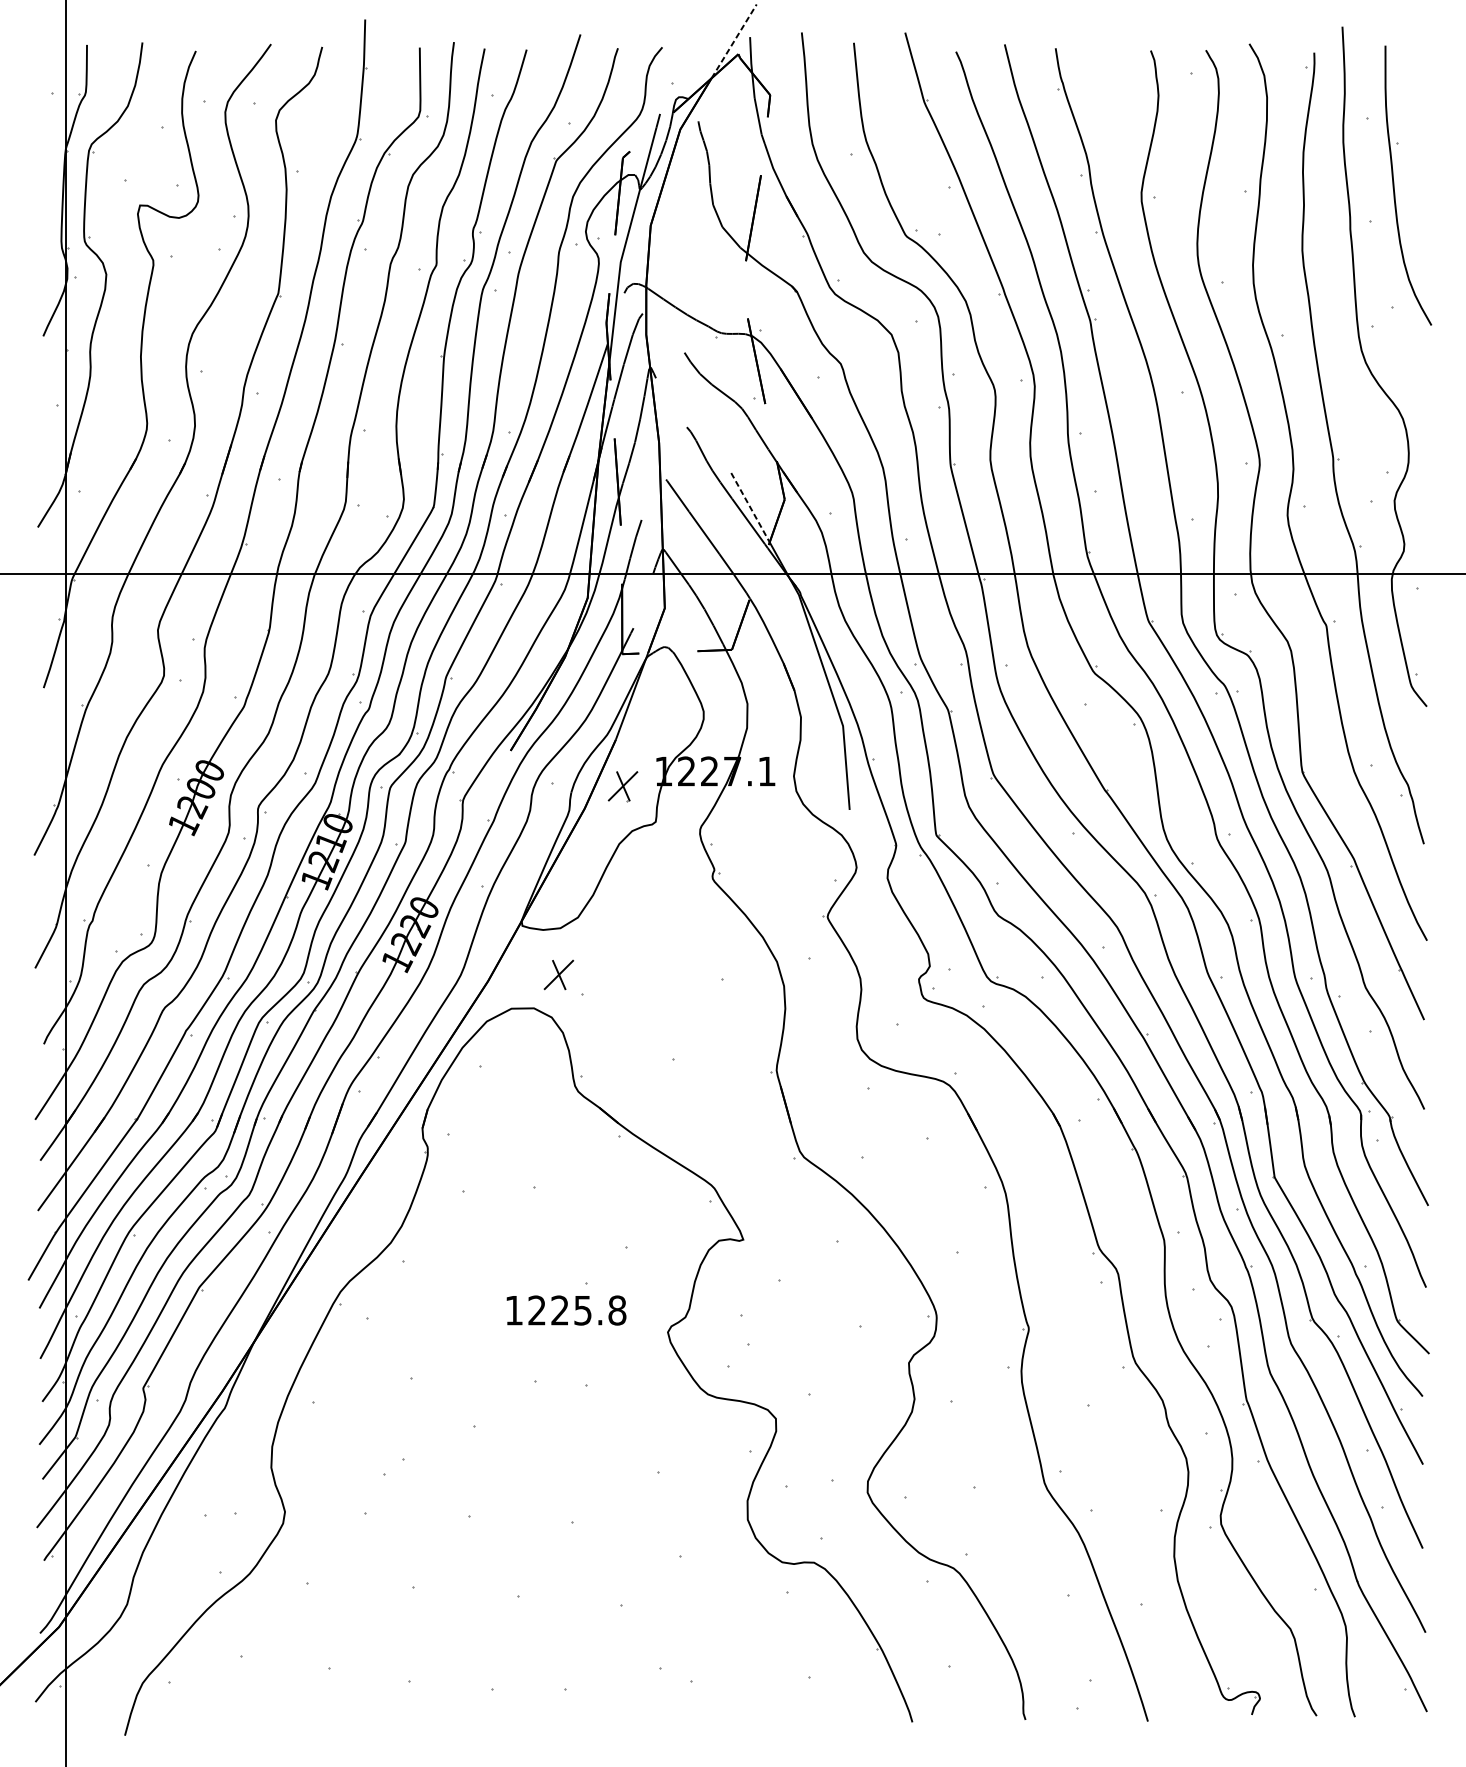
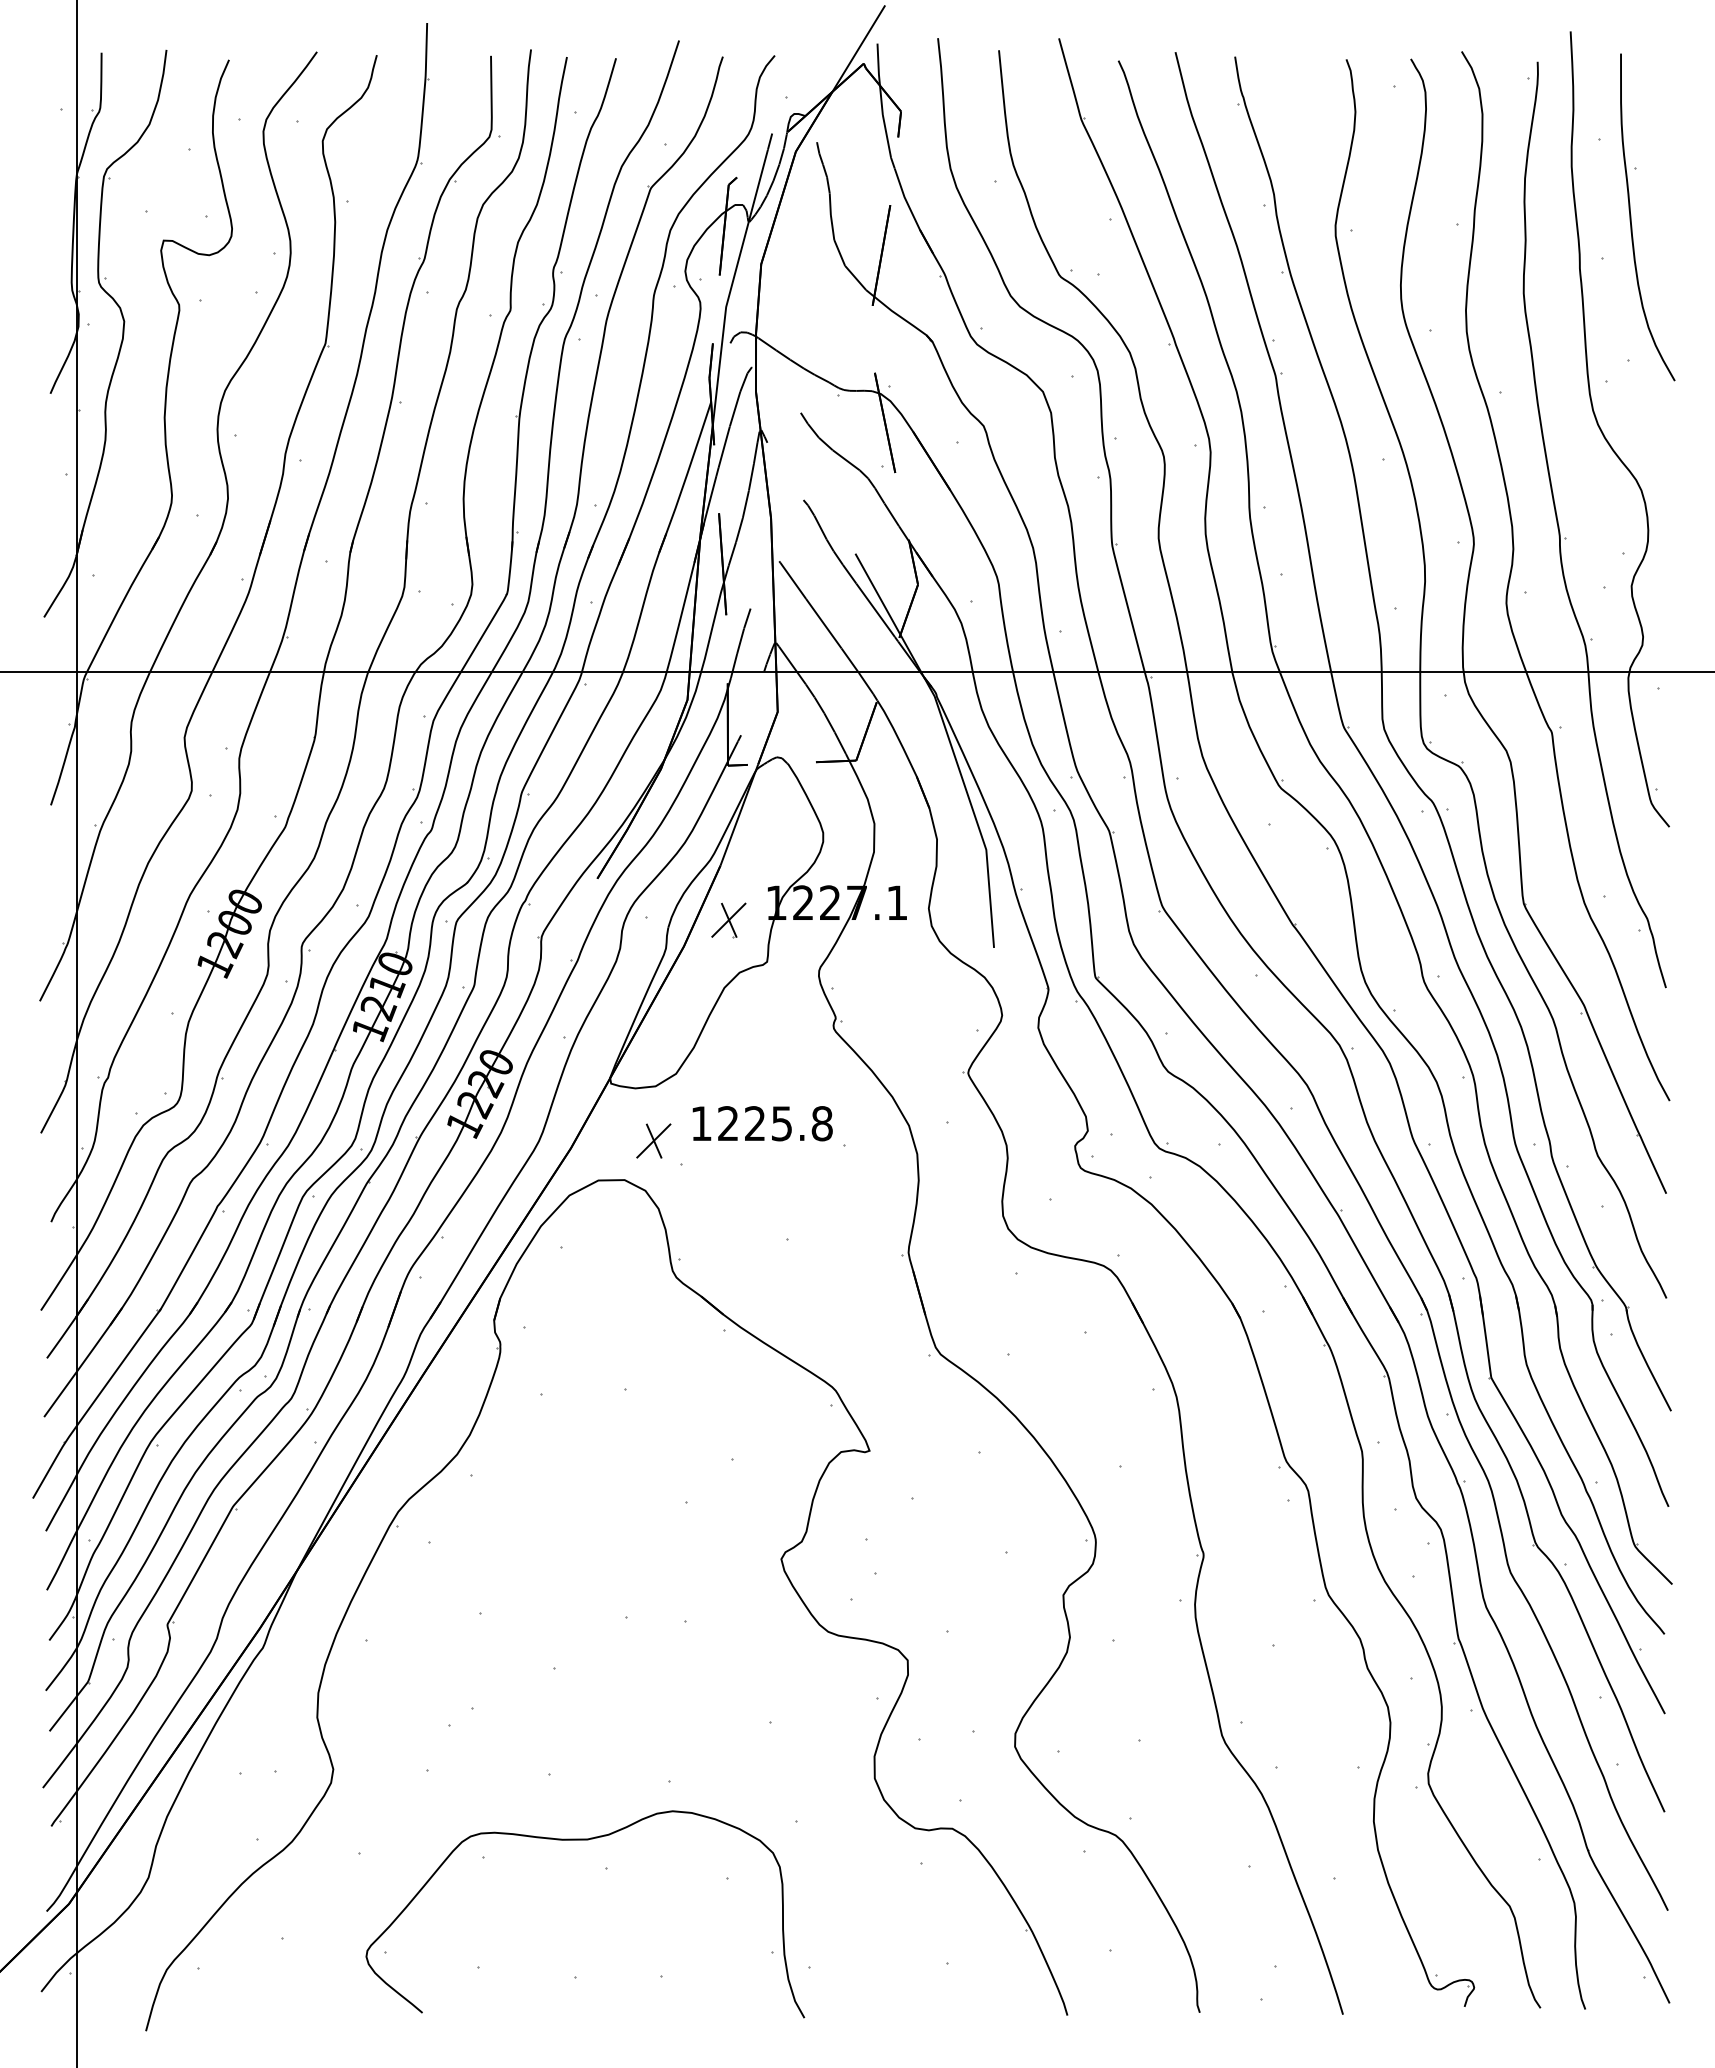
line: (733, 41) -> (858, 48), dashed -> solid
line: (750, 507) -> (878, 594), dashed -> solid
text: (566, 1310) -> (762, 1123), moved
curve: (500, 1572) -> (585, 1840), added

